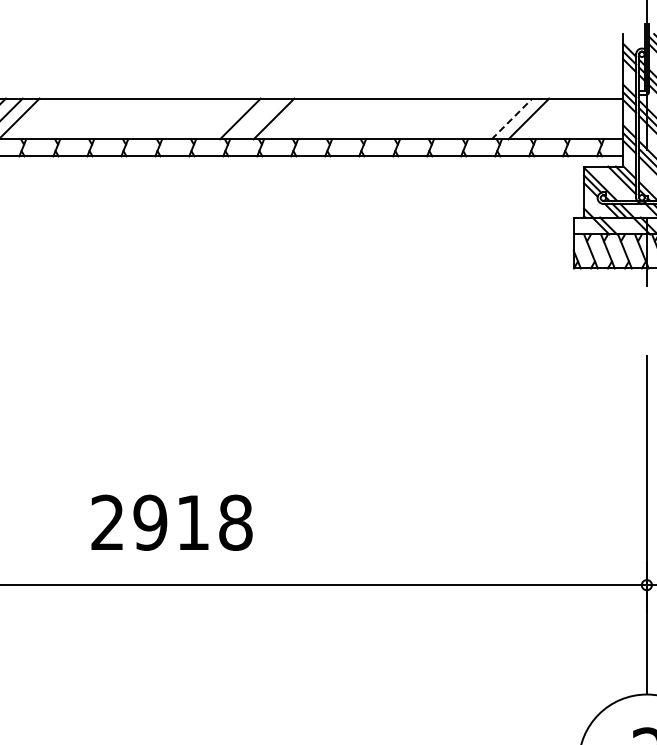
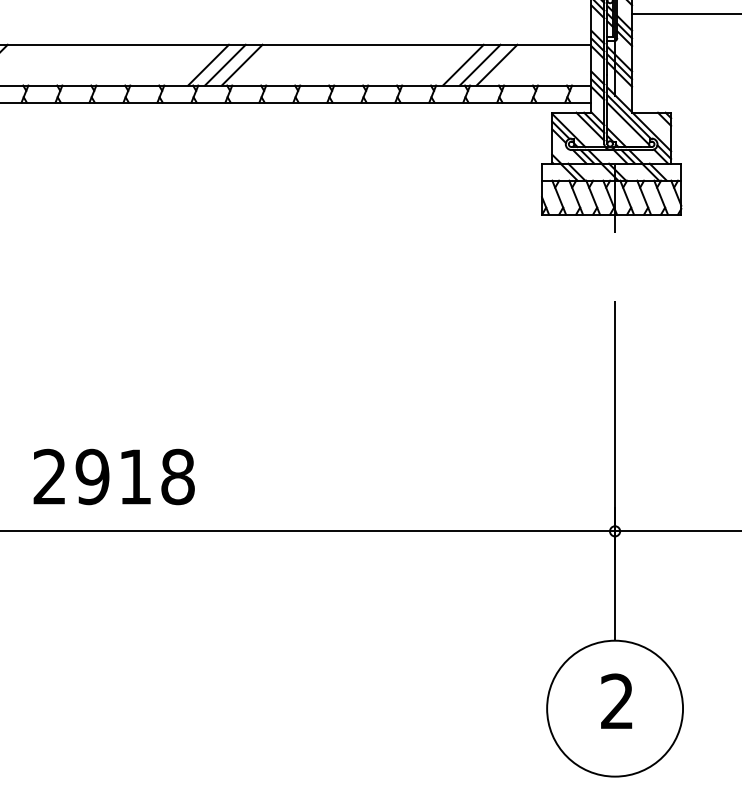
line: (257, 118) -> (225, 64), added
line: (495, 118) -> (463, 64), added
line: (512, 119) -> (480, 65), dashed -> solid
text: (171, 522) -> (113, 476), moved

